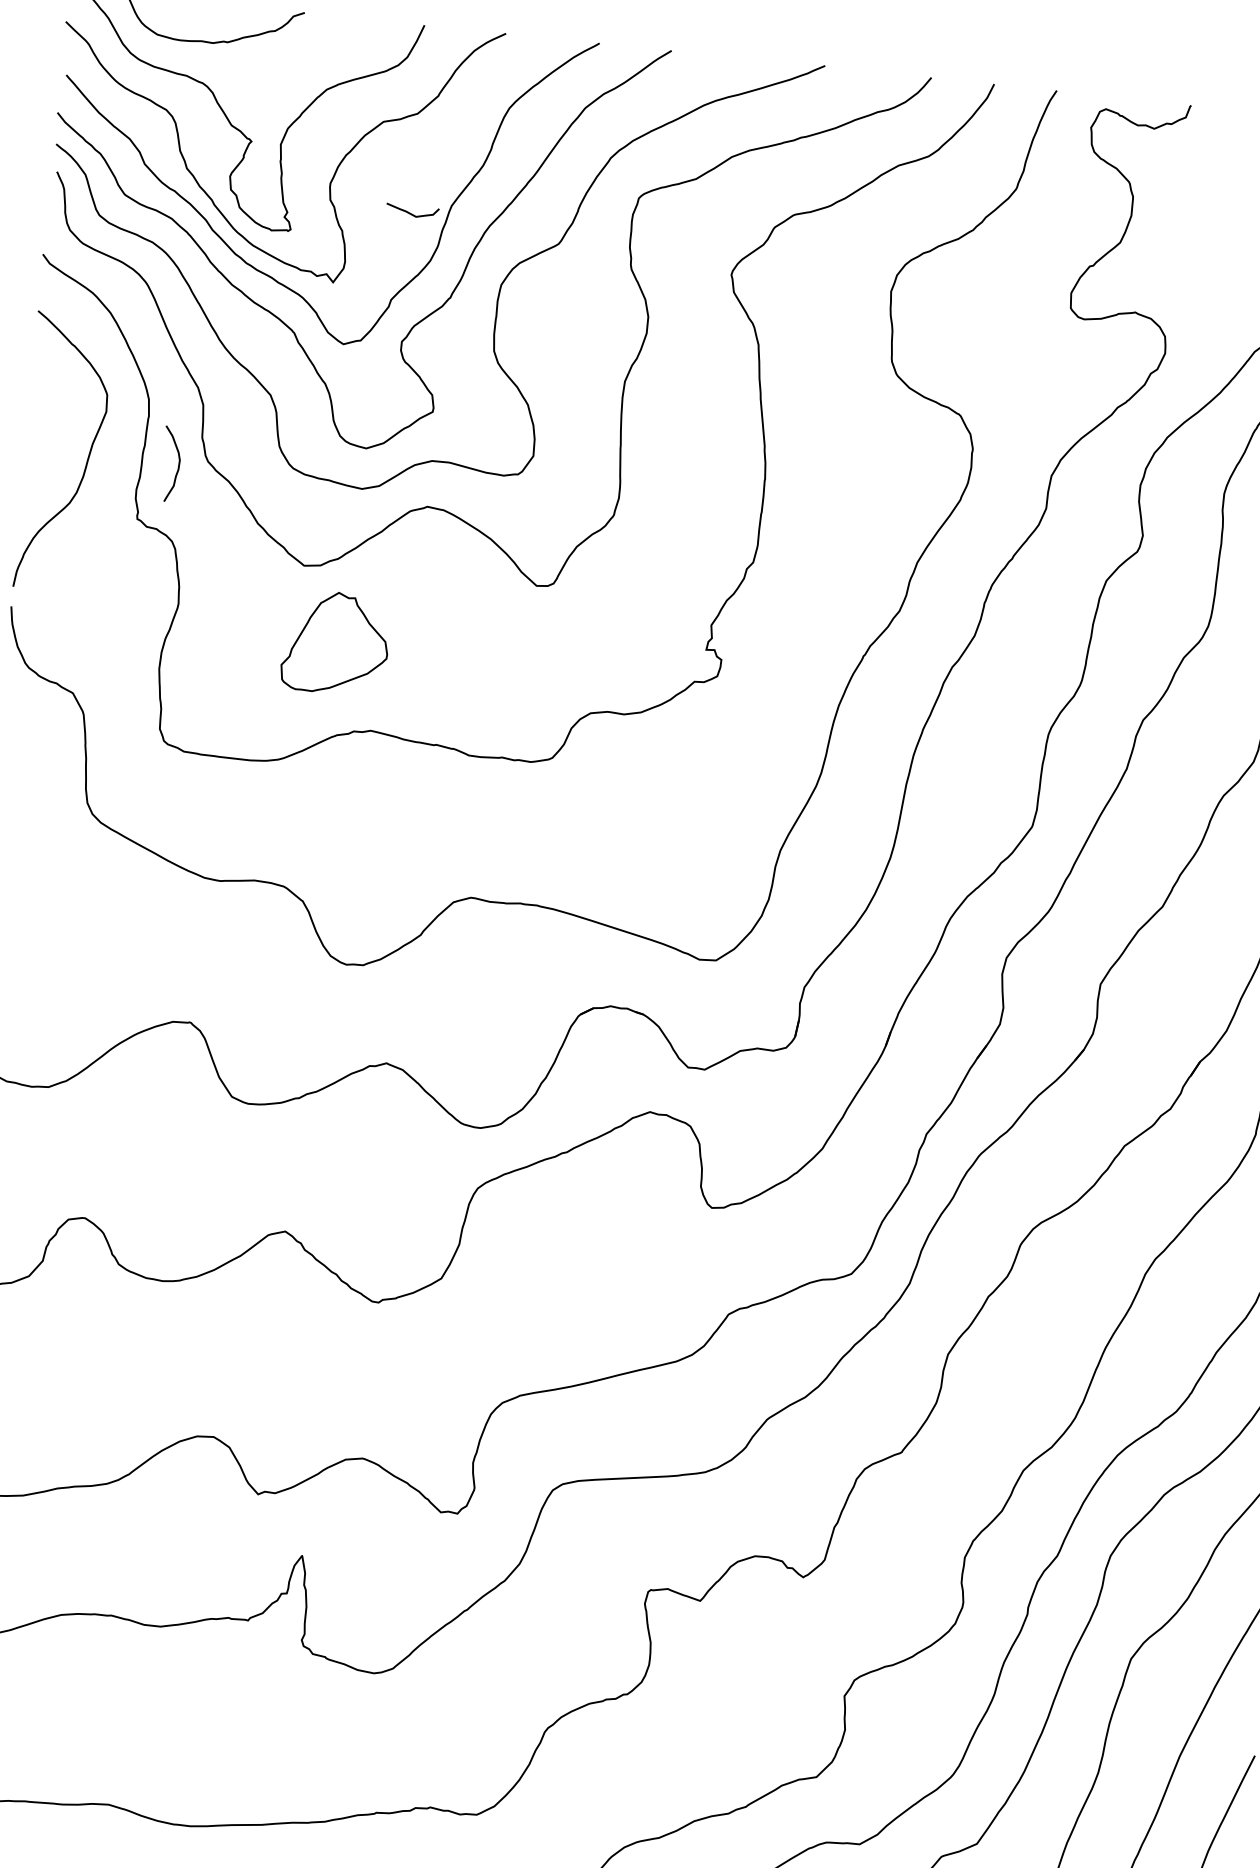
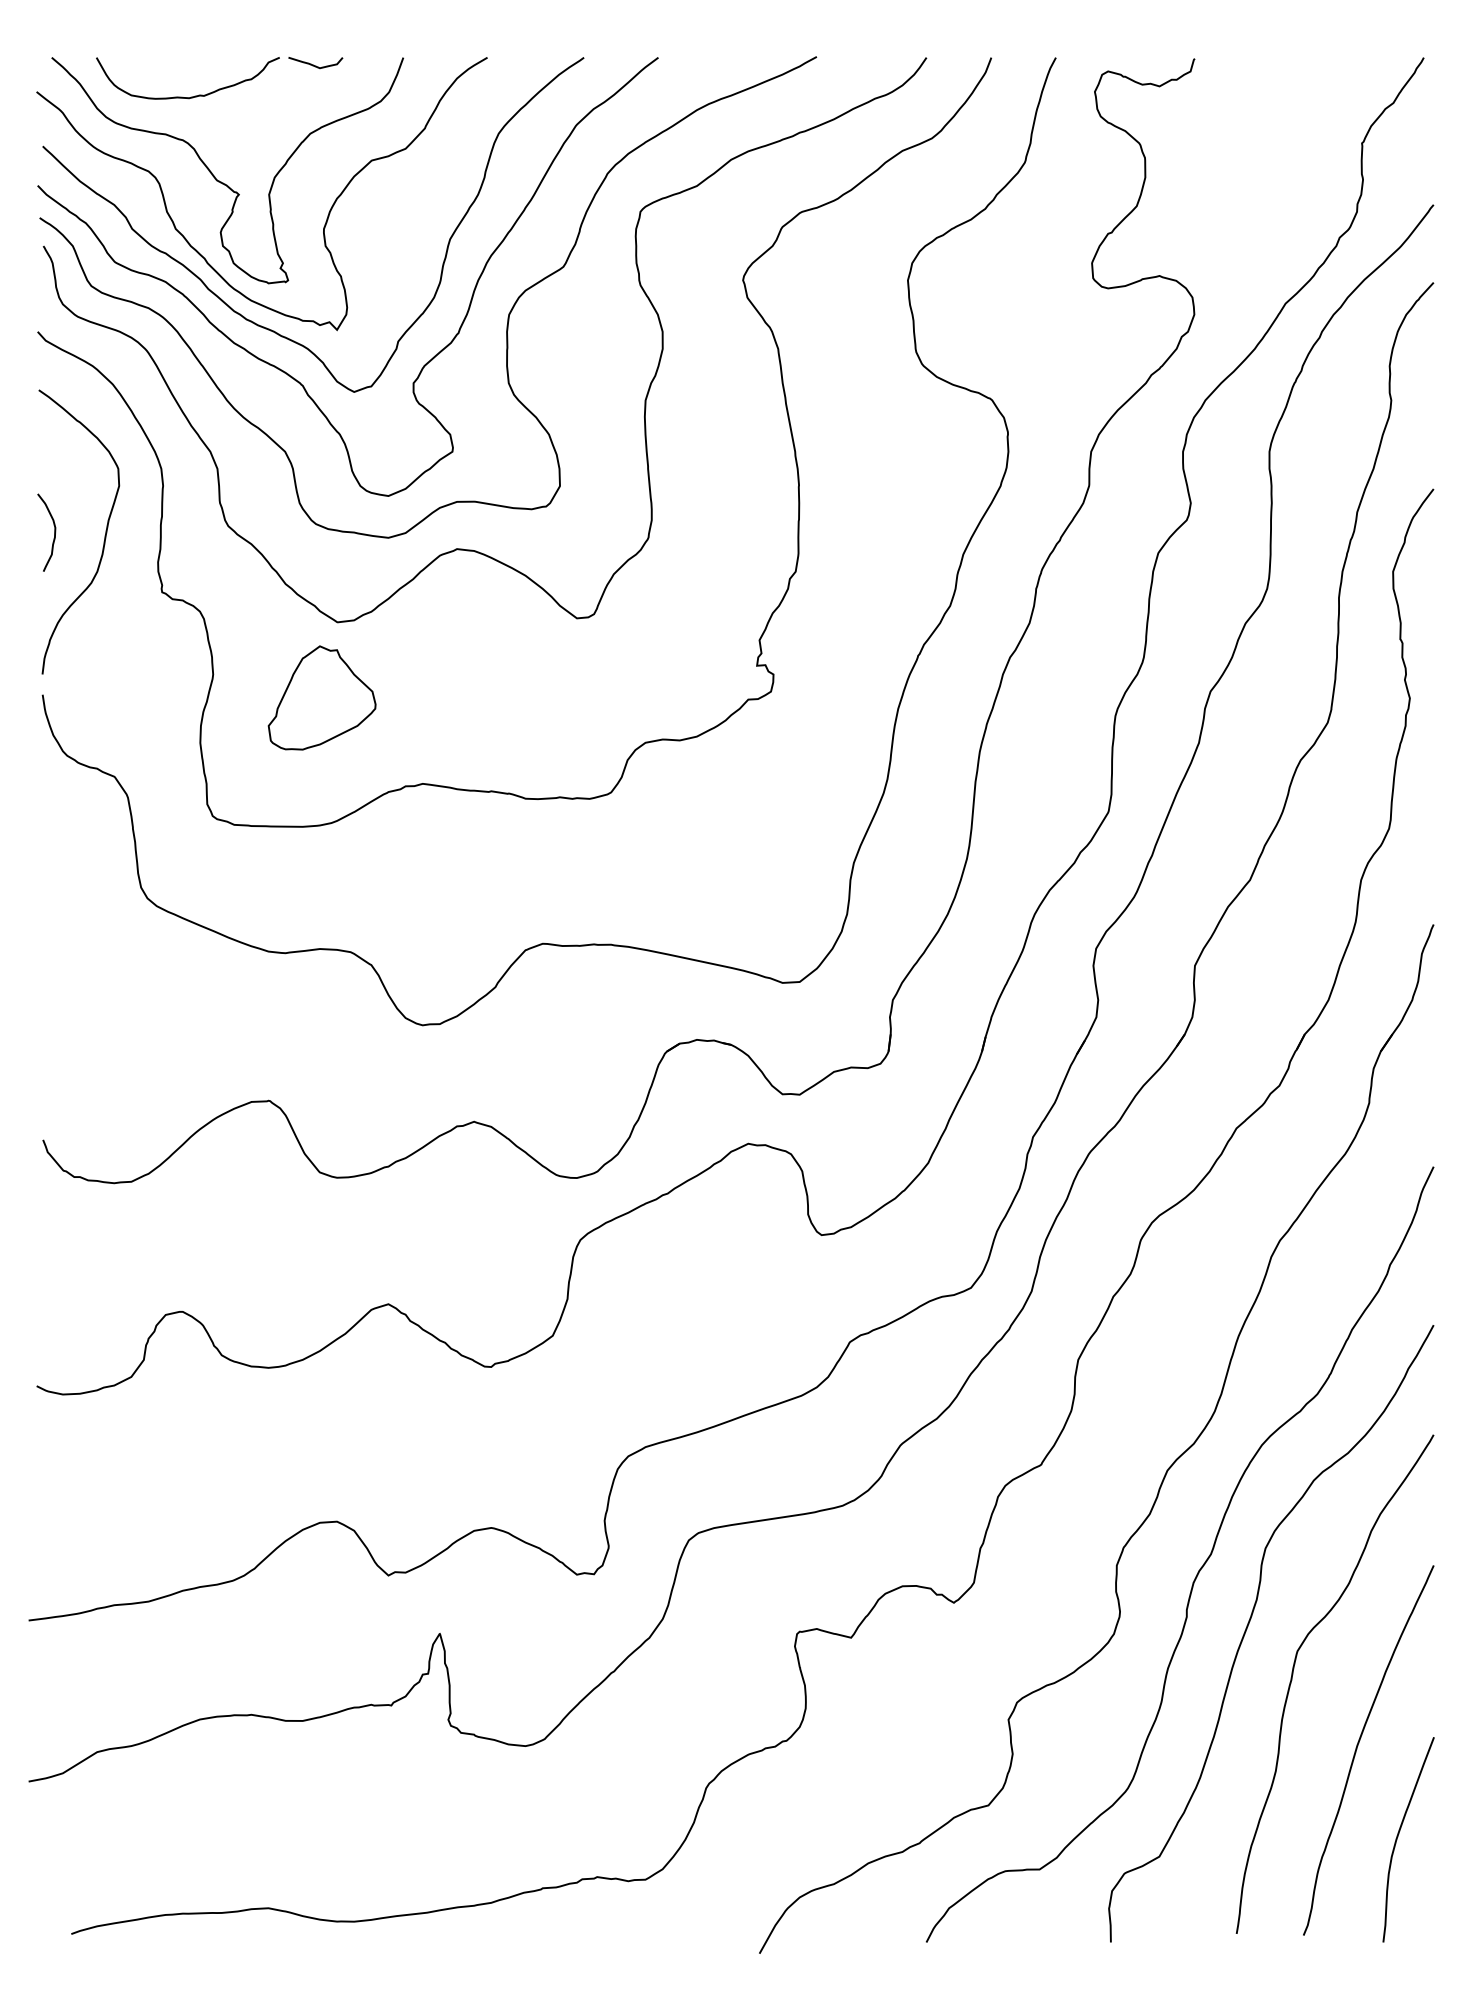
curve: (410, 212) -> (313, 64), moved
curve: (178, 464) -> (54, 532), moved
part: (335, 642) -> (321, 697), moved

